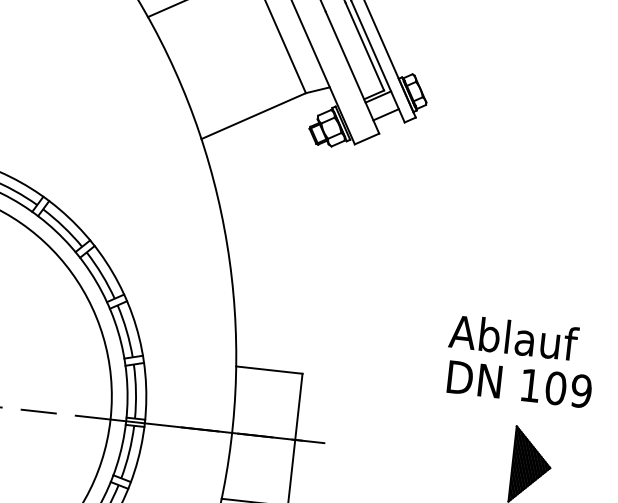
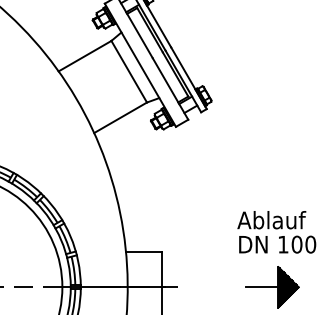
text: (580, 390) -> (310, 244), 109 -> 100
line: (480, 460) -> (261, 287), added

